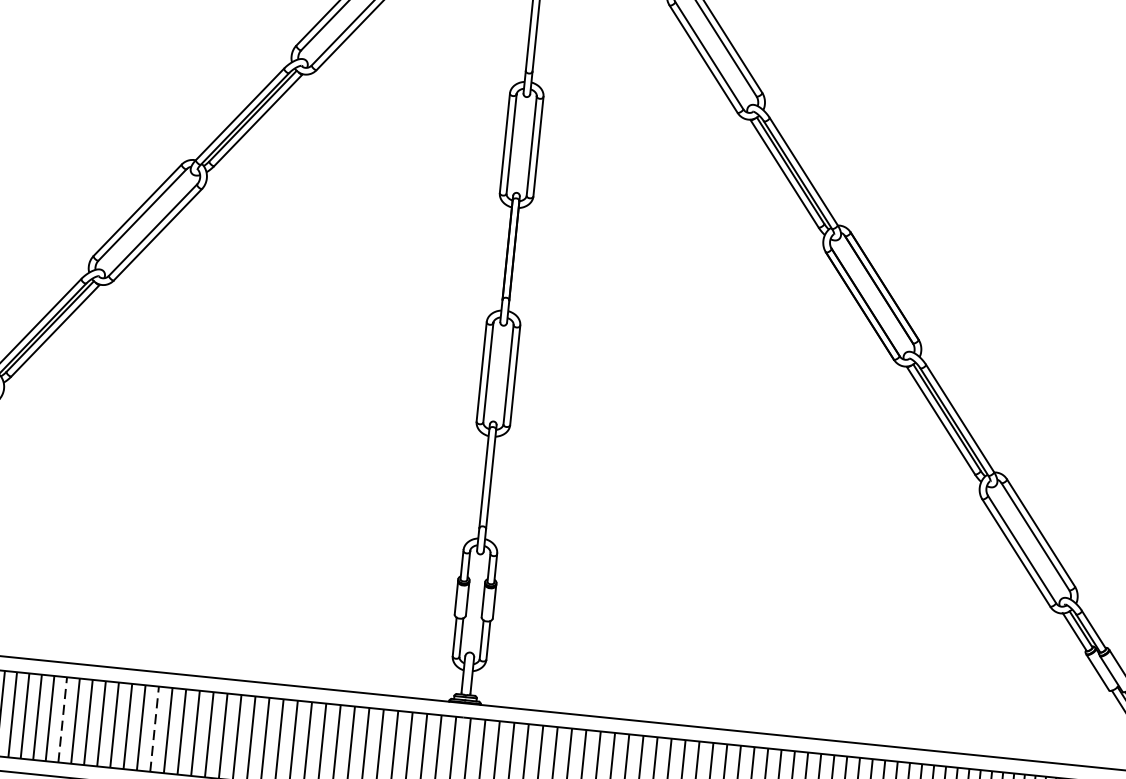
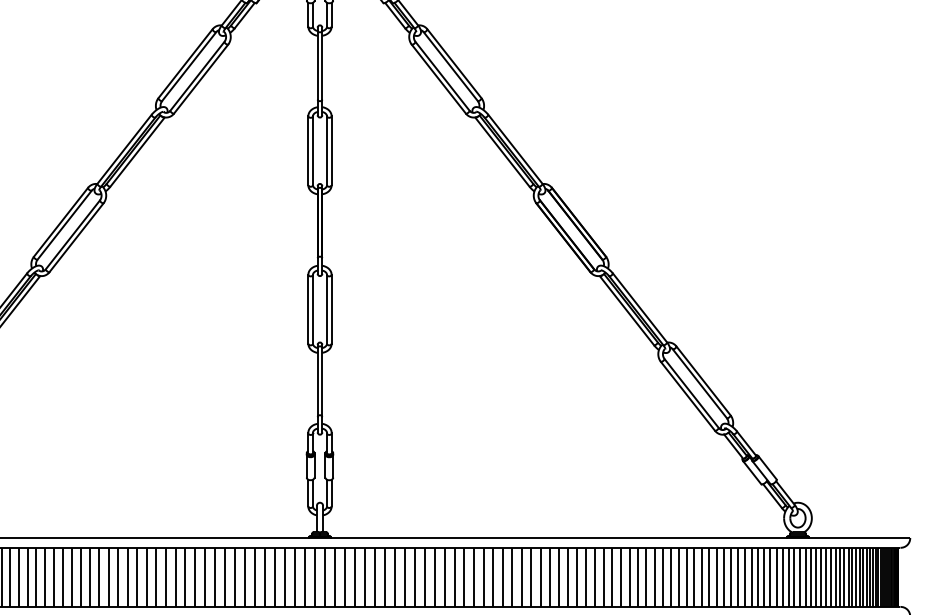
line: (63, 720) -> (45, 577), dashed -> solid
line: (154, 729) -> (108, 577), dashed -> solid

